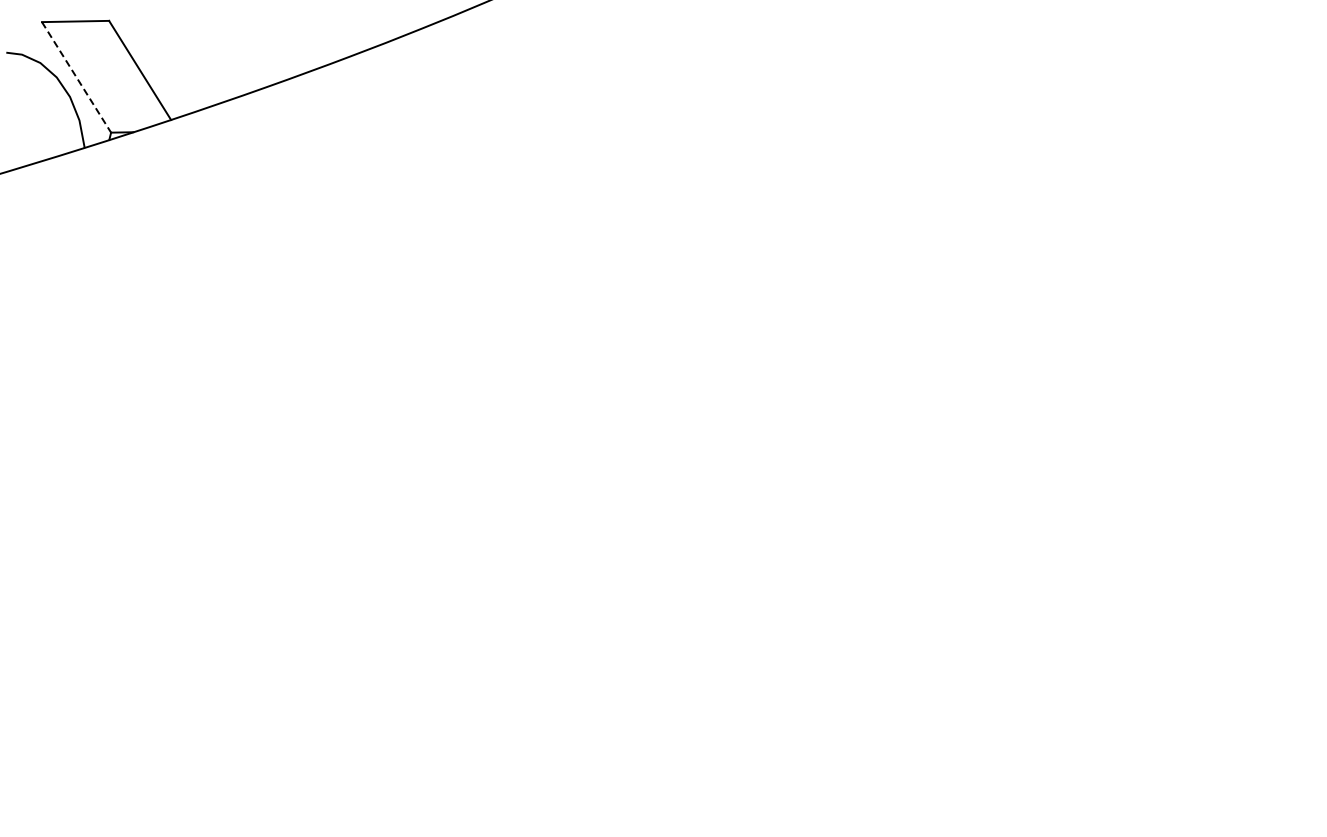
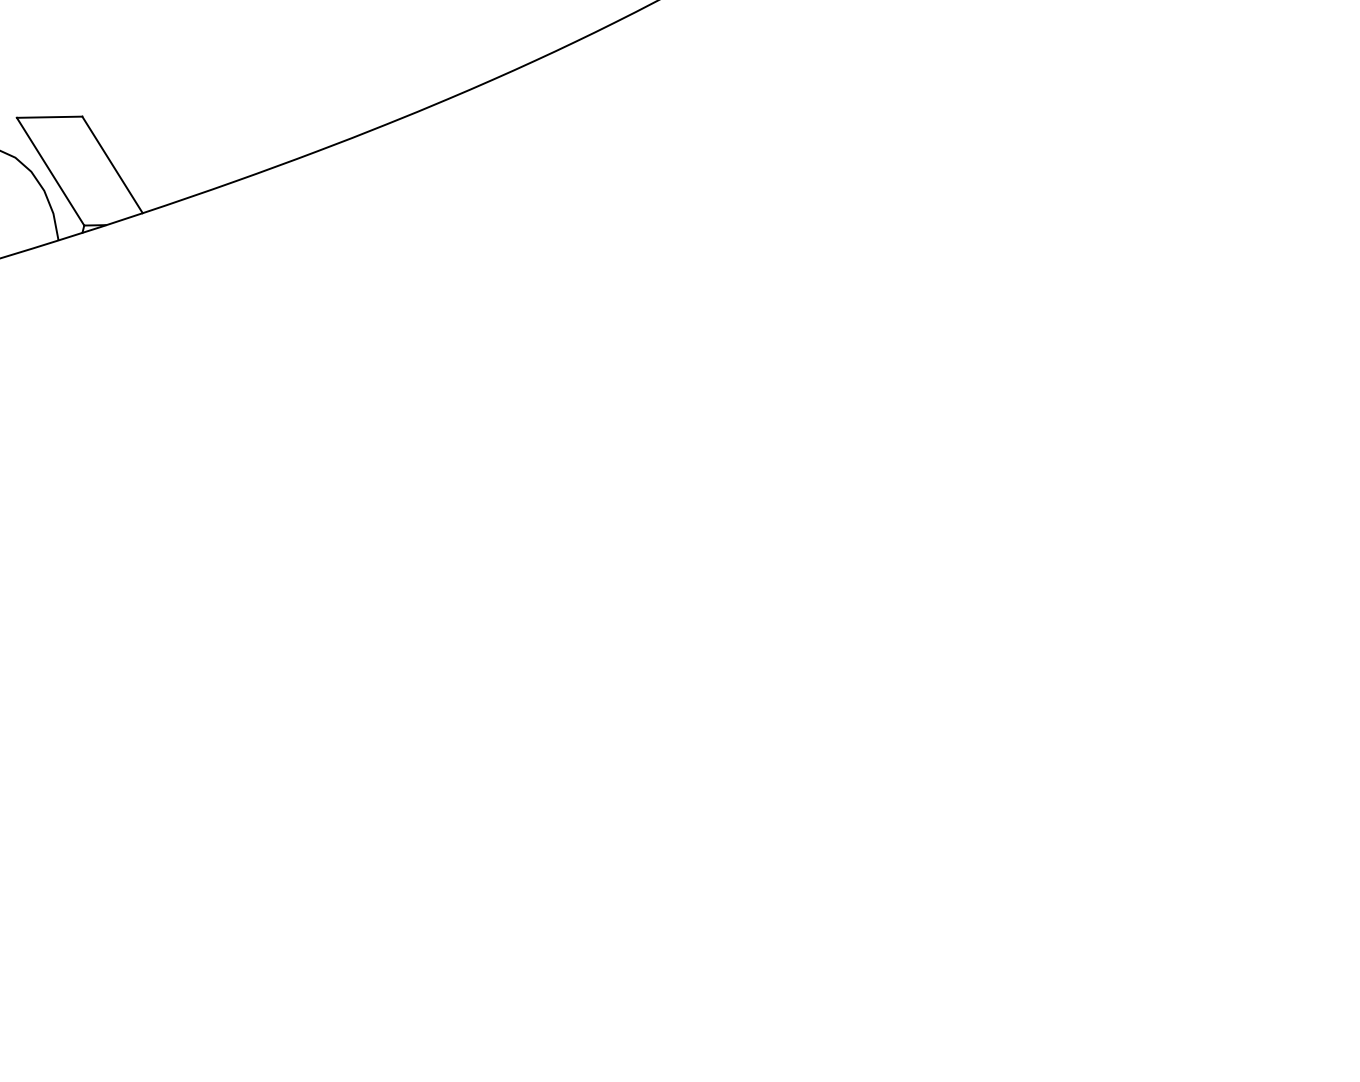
line: (76, 77) -> (50, 171), dashed -> solid

